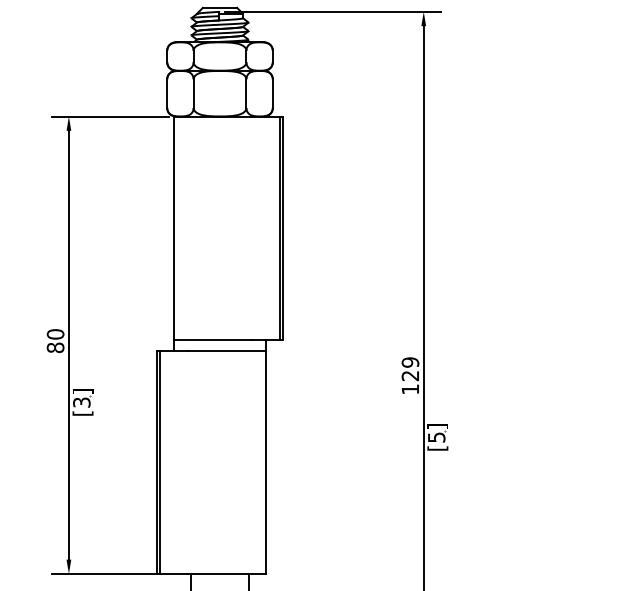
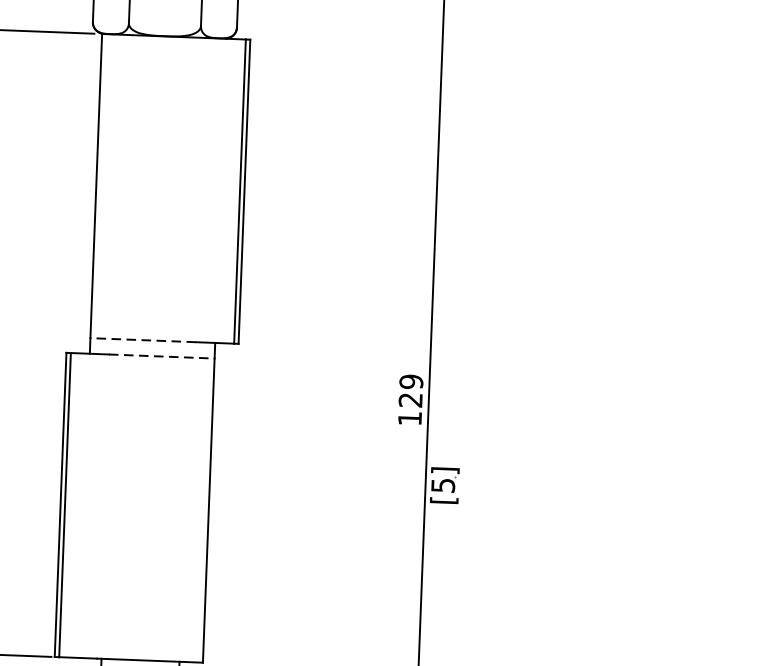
line: (213, 339) -> (143, 340), solid -> dashed
line: (227, 350) -> (162, 355), solid -> dashed

